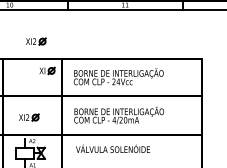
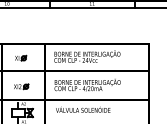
part: (36, 41) -> (26, 30), removed
part: (47, 70) -> (20, 57), moved

